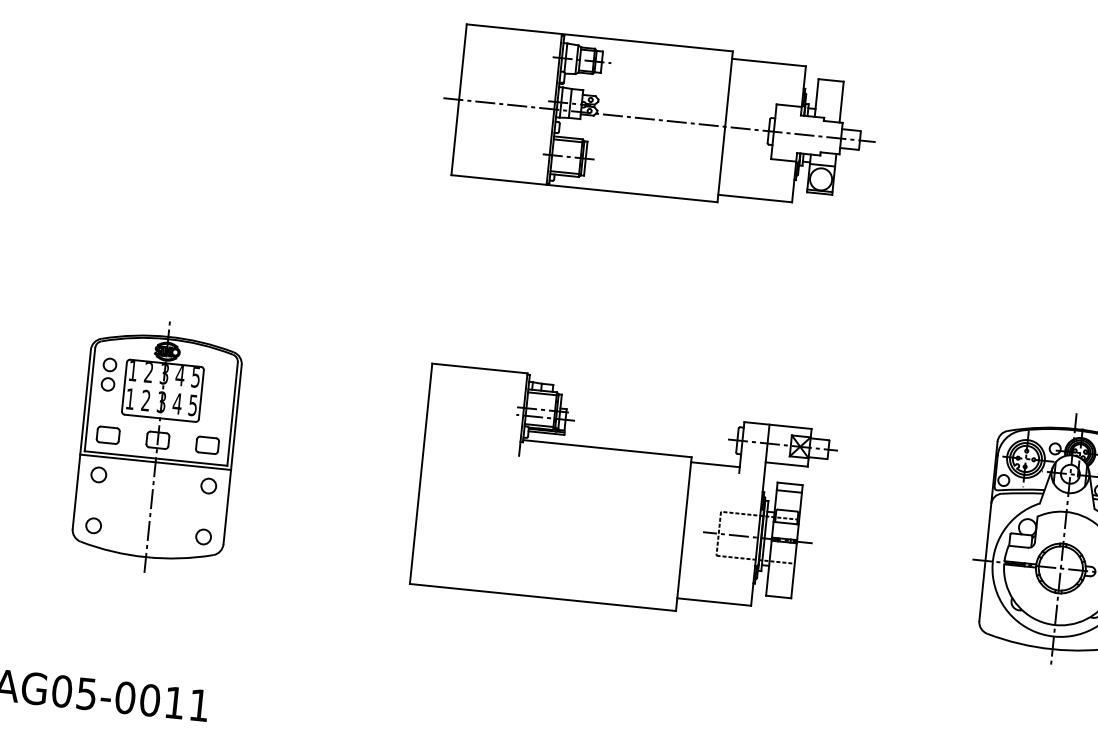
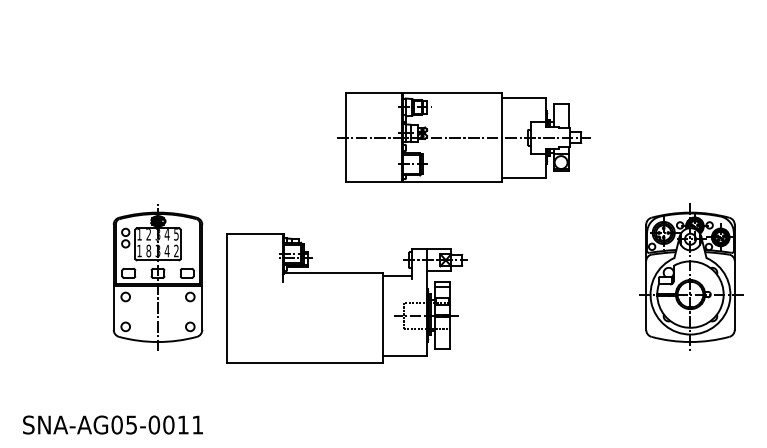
part: (659, 119) -> (463, 137), moved
text: (145, 399) -> (148, 250), 2 -> 8
text: (193, 404) -> (176, 250), 5 -> 2
part: (624, 494) -> (346, 298), moved

